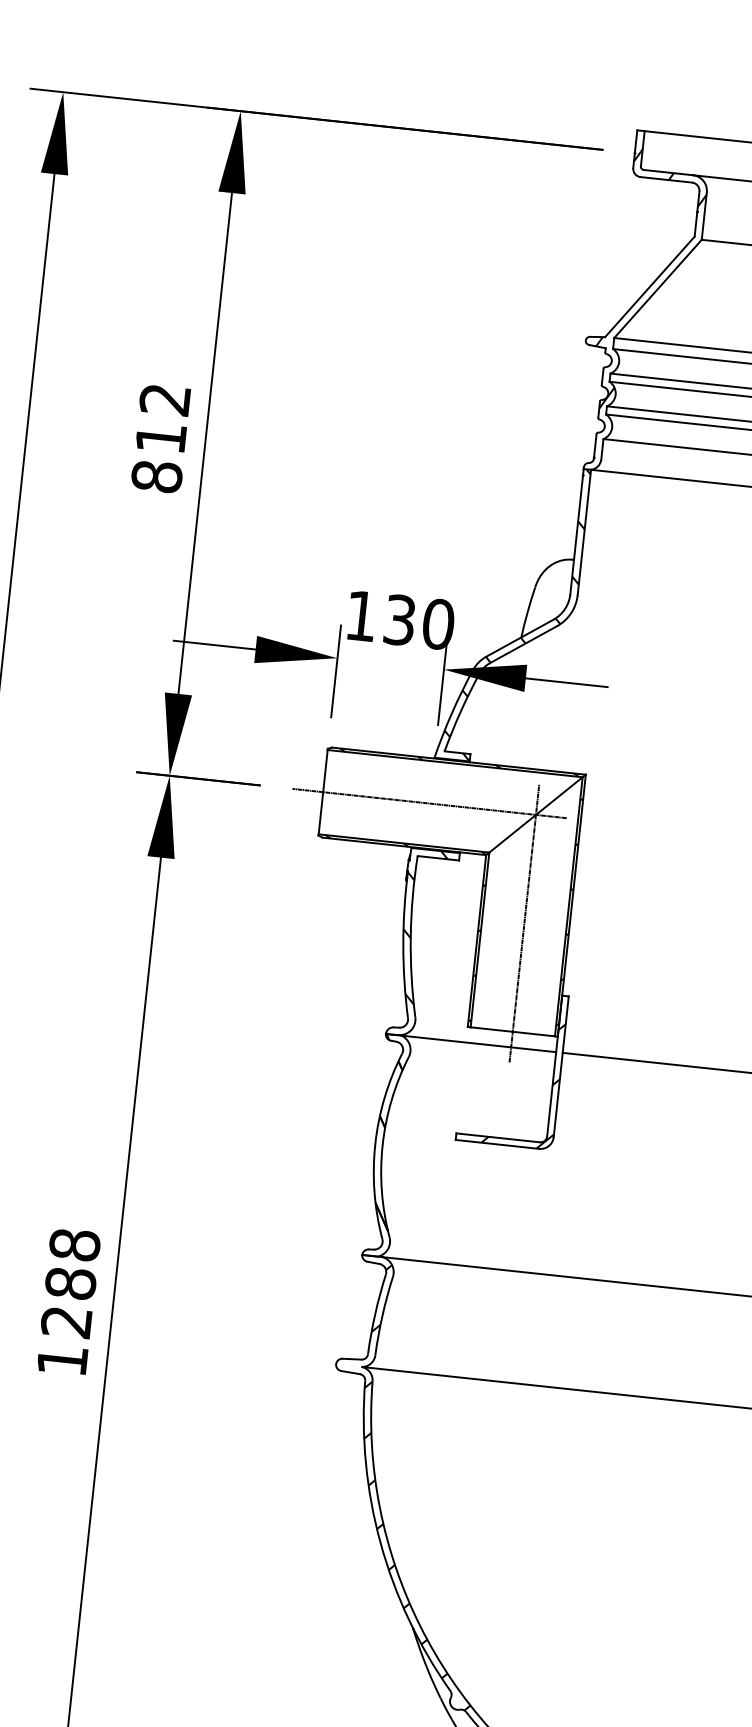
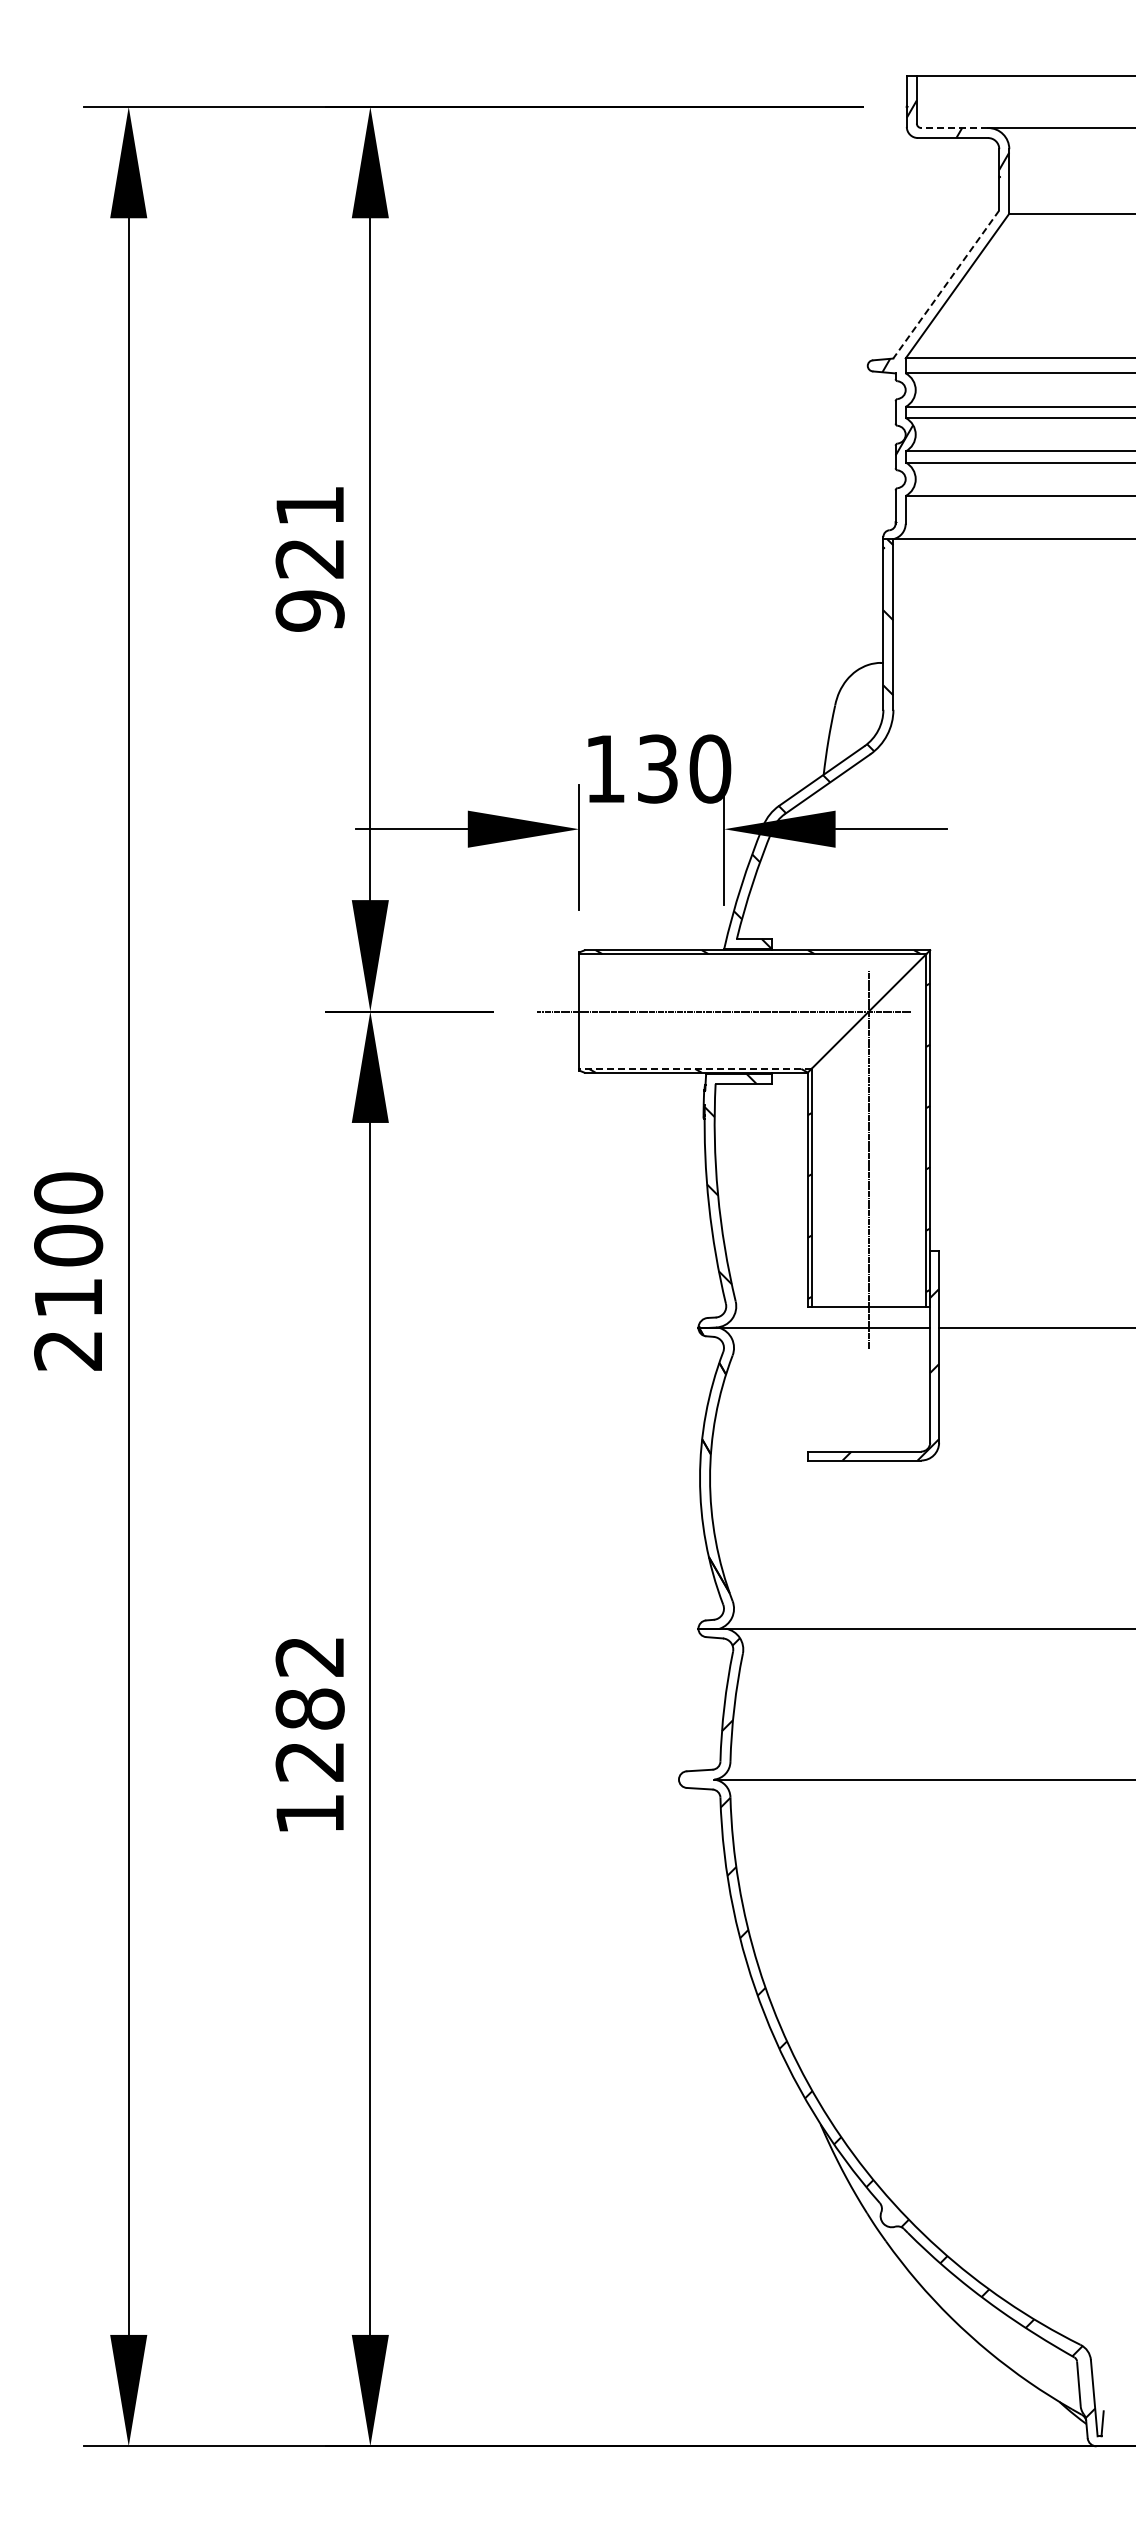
line: (668, 172) -> (954, 128), solid -> dashed
line: (649, 286) -> (945, 284), solid -> dashed
text: (160, 438) -> (309, 559), 812 -> 921
line: (403, 843) -> (694, 1068), solid -> dashed
text: (74, 1244) -> (309, 1656), 1288 -> 1282

